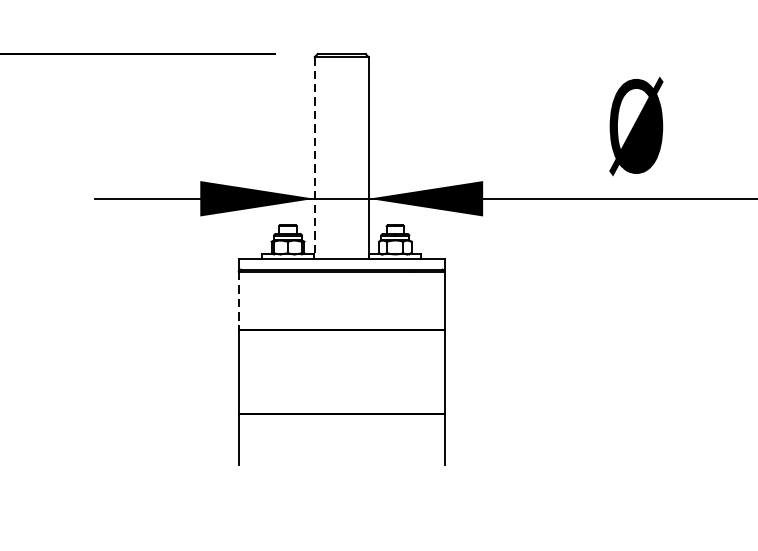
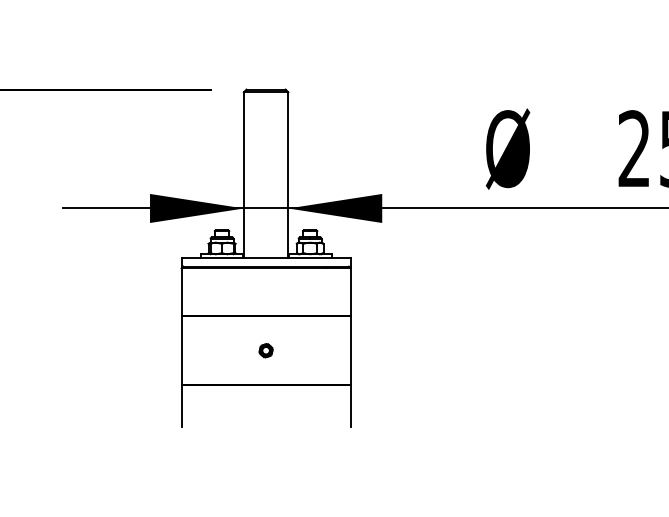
line: (314, 157) -> (243, 174), dashed -> solid
line: (238, 301) -> (181, 292), dashed -> solid
part: (340, 371) -> (265, 350), added

